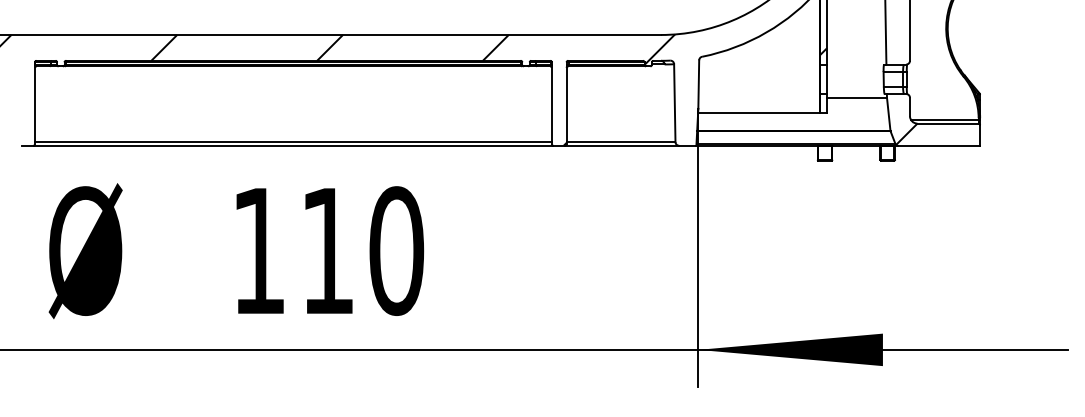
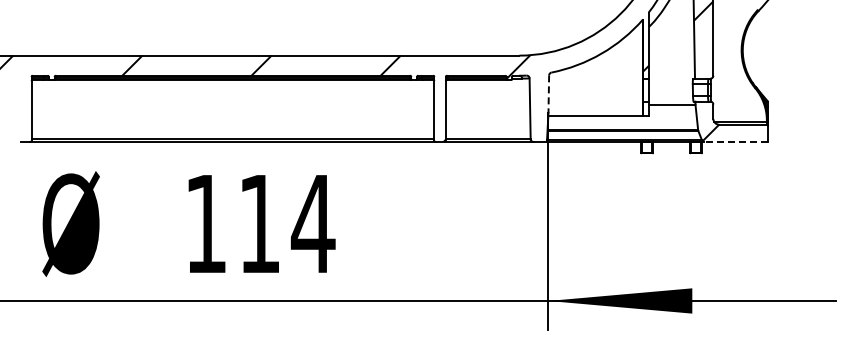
line: (698, 84) -> (548, 94), solid -> dashed
line: (939, 145) -> (736, 141), solid -> dashed
text: (395, 250) -> (312, 223), 110 -> 114

